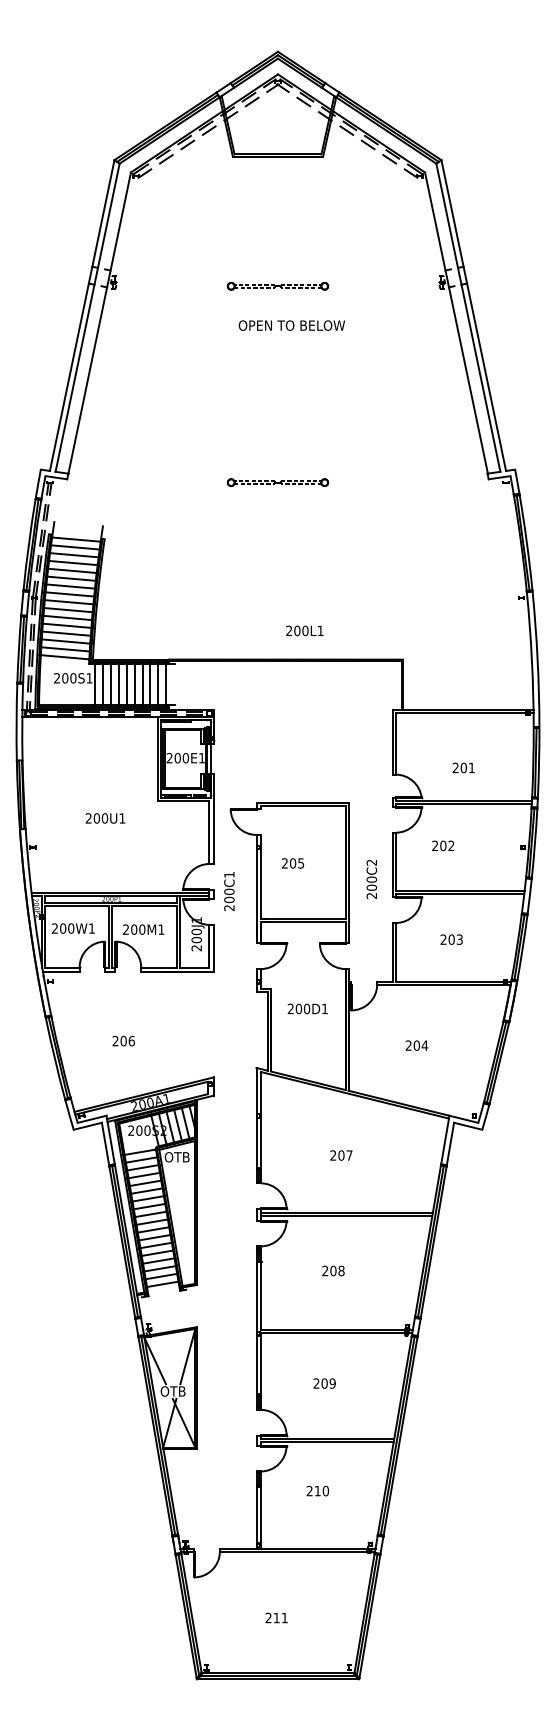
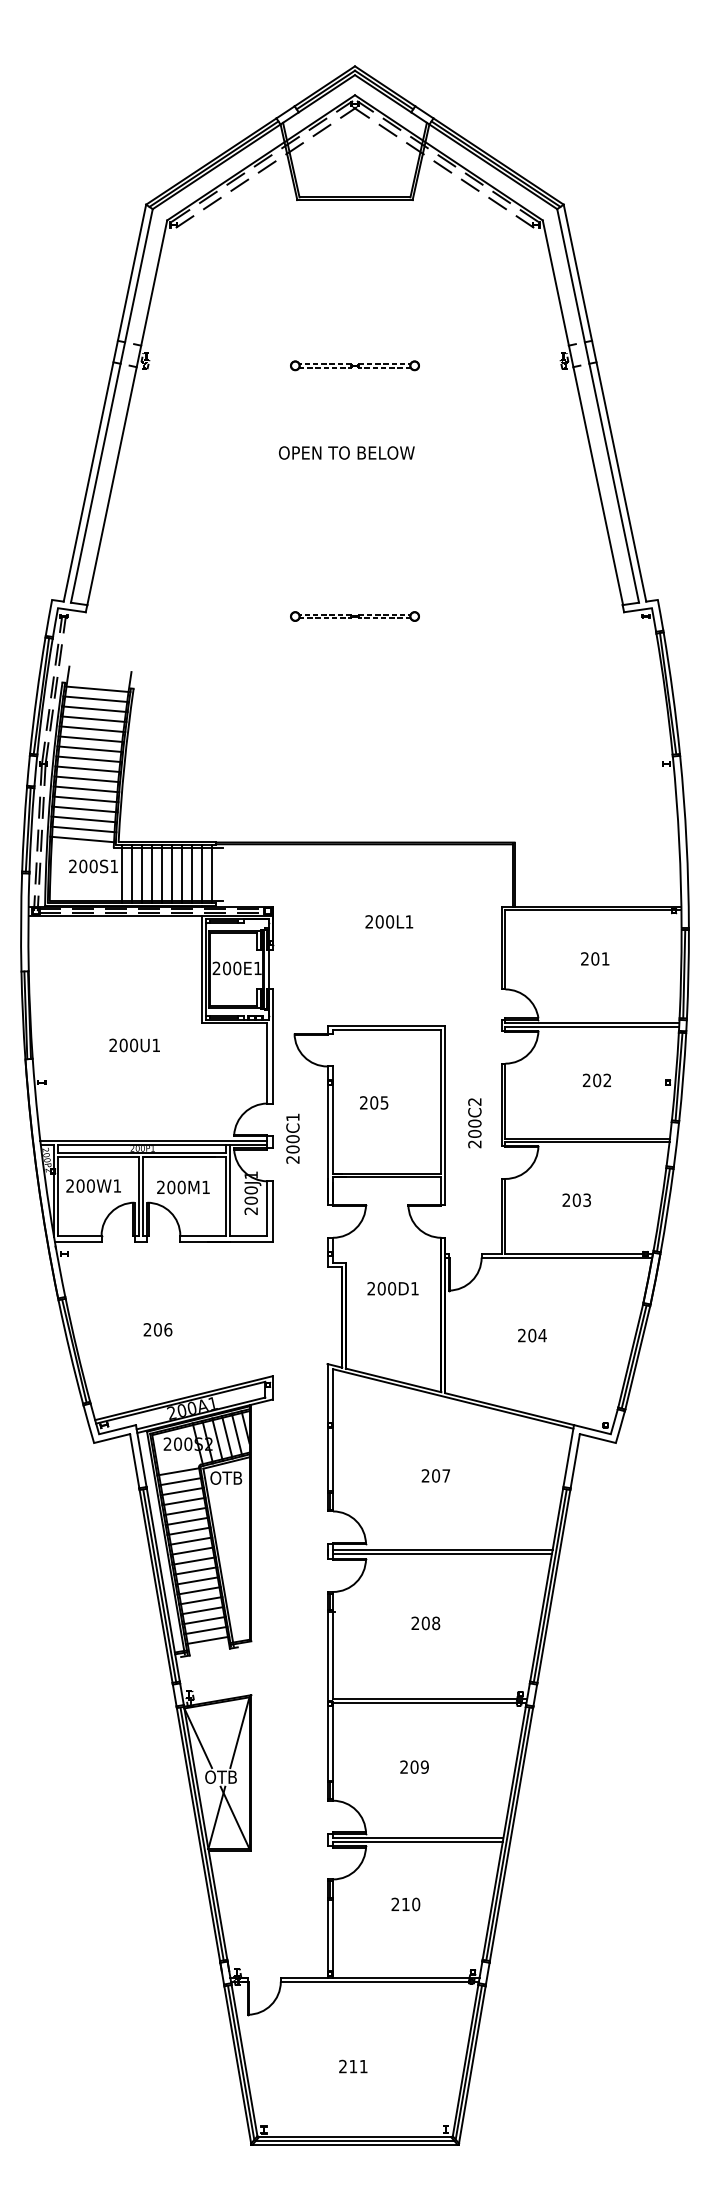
text: (291, 325) -> (346, 452), moved
text: (305, 630) -> (389, 921), moved
text: (463, 767) -> (595, 958), moved
text: (442, 845) -> (596, 1080), moved

